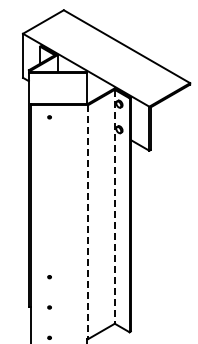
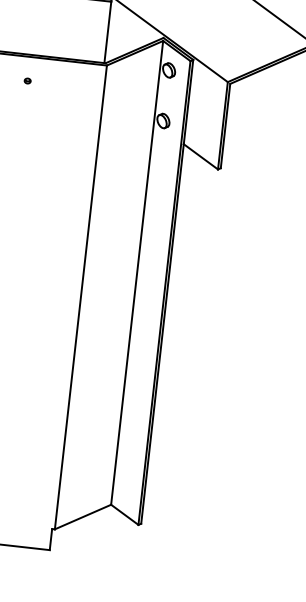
line: (114, 206) -> (136, 272), dashed -> solid
line: (88, 222) -> (81, 298), dashed -> solid

